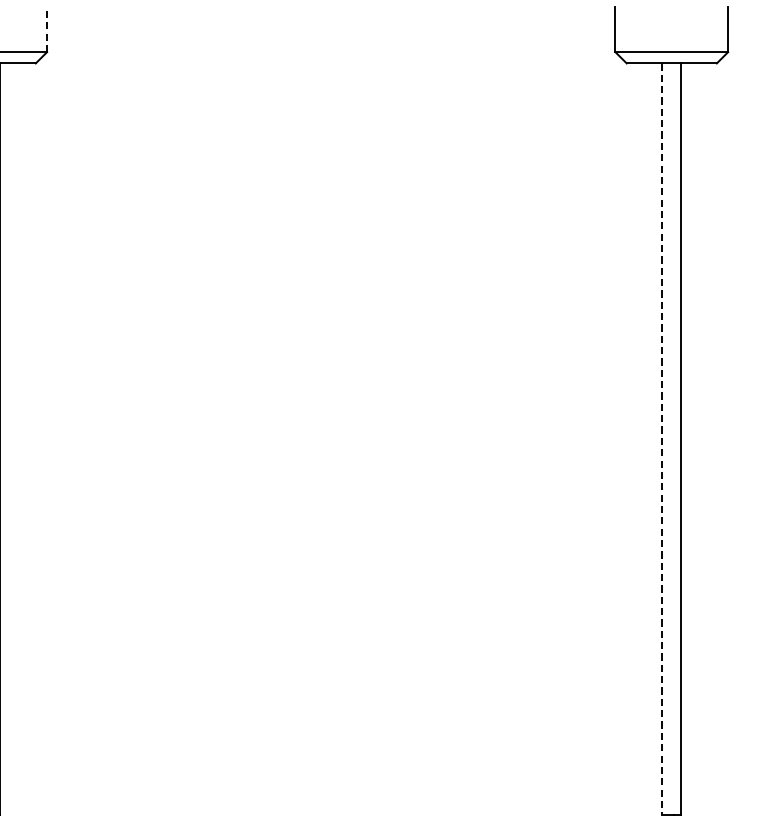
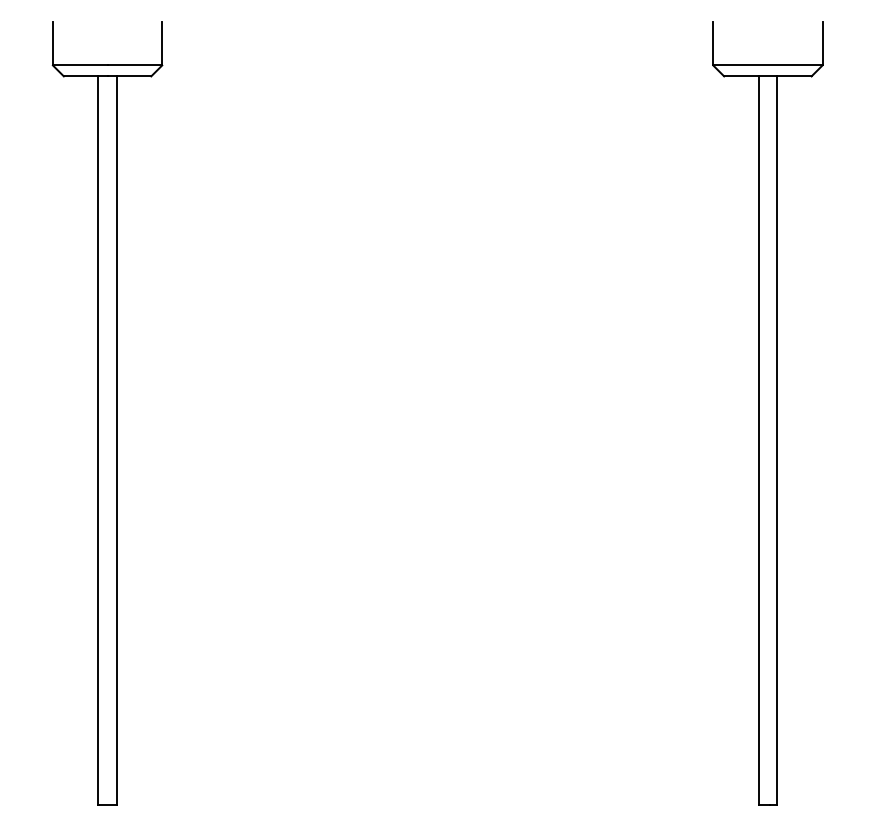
line: (47, 29) -> (162, 43), dashed -> solid
line: (662, 439) -> (758, 441), dashed -> solid

